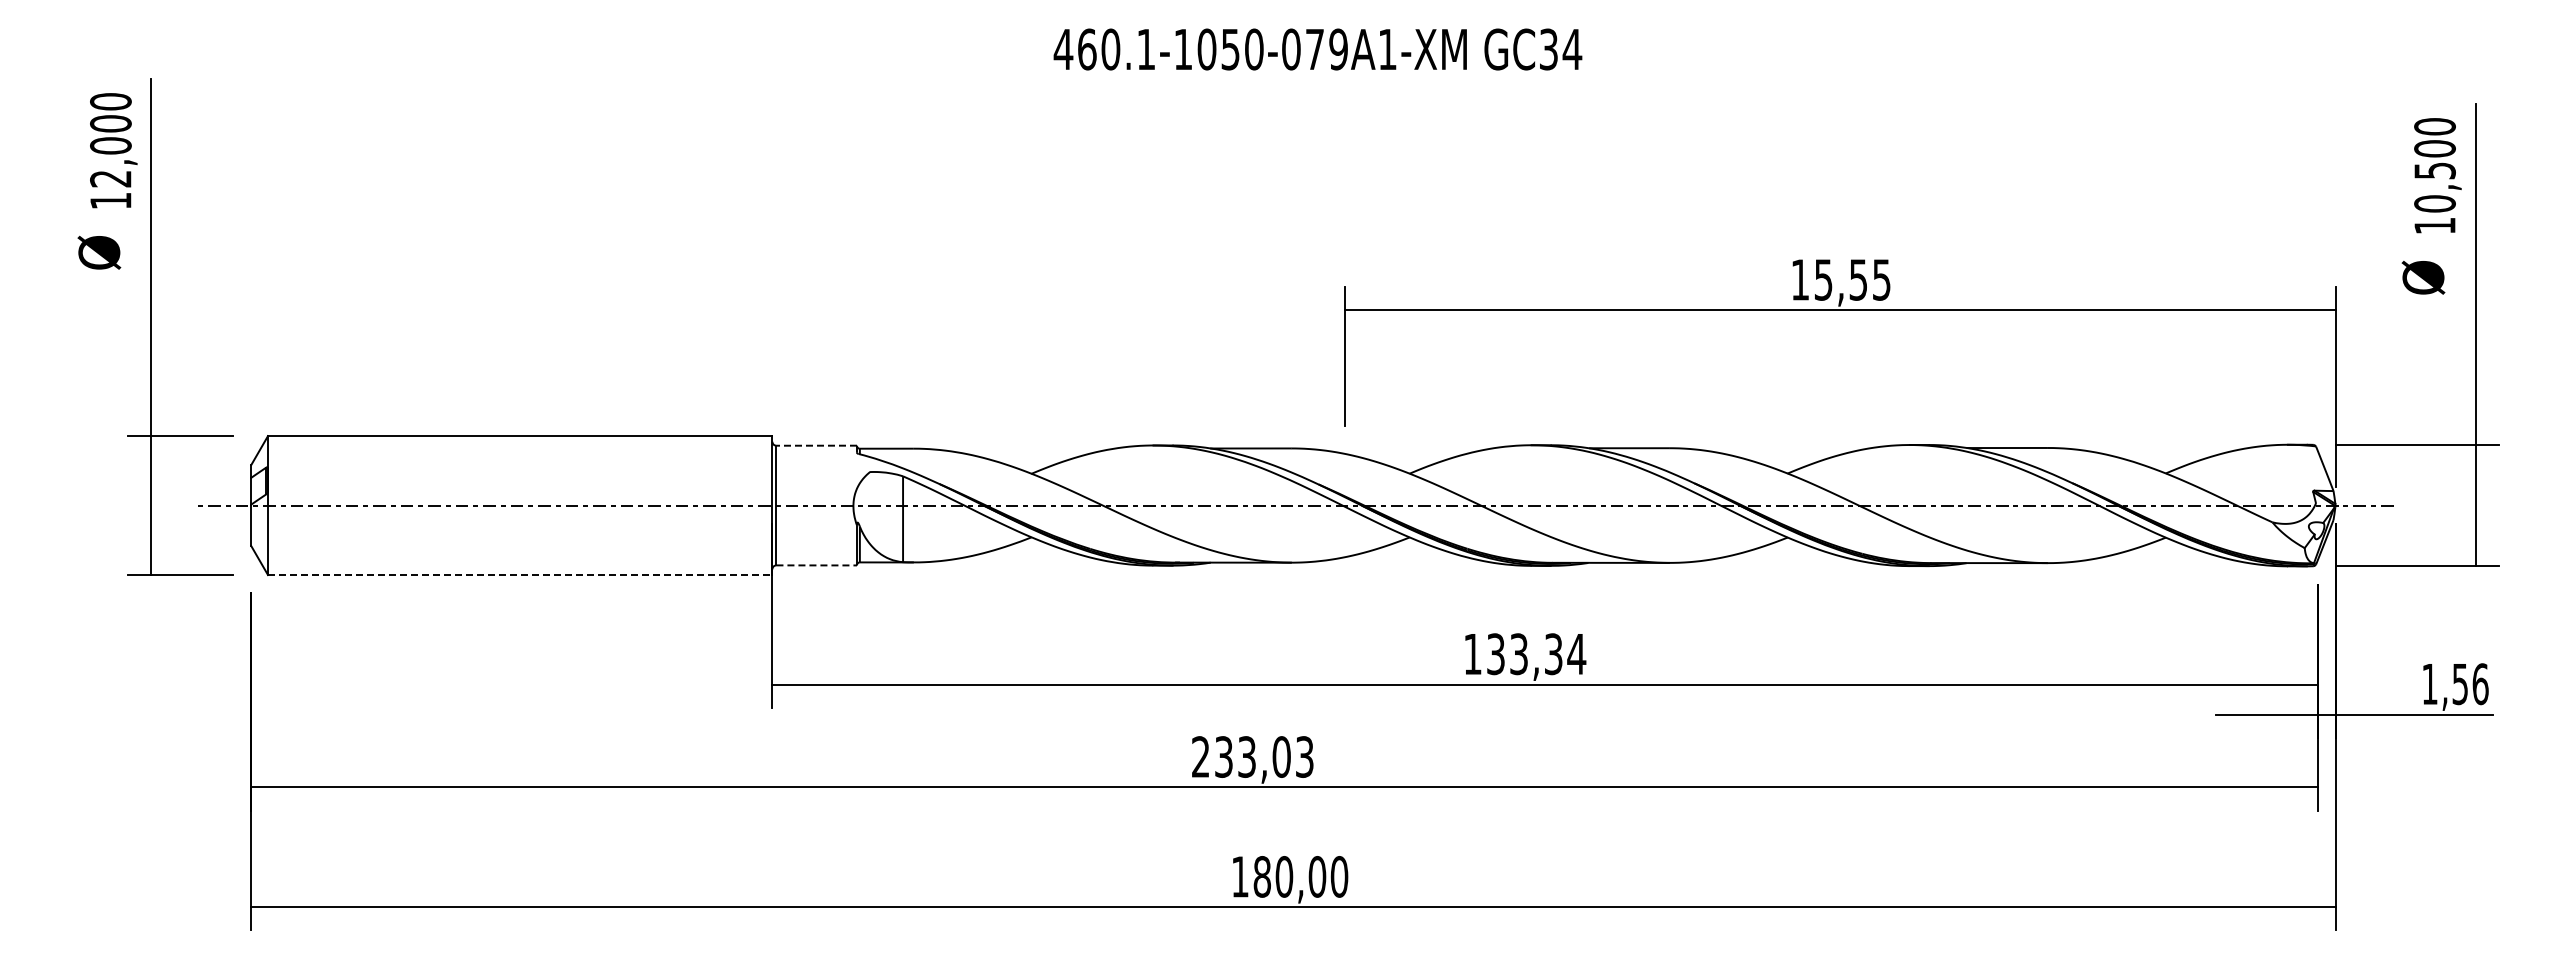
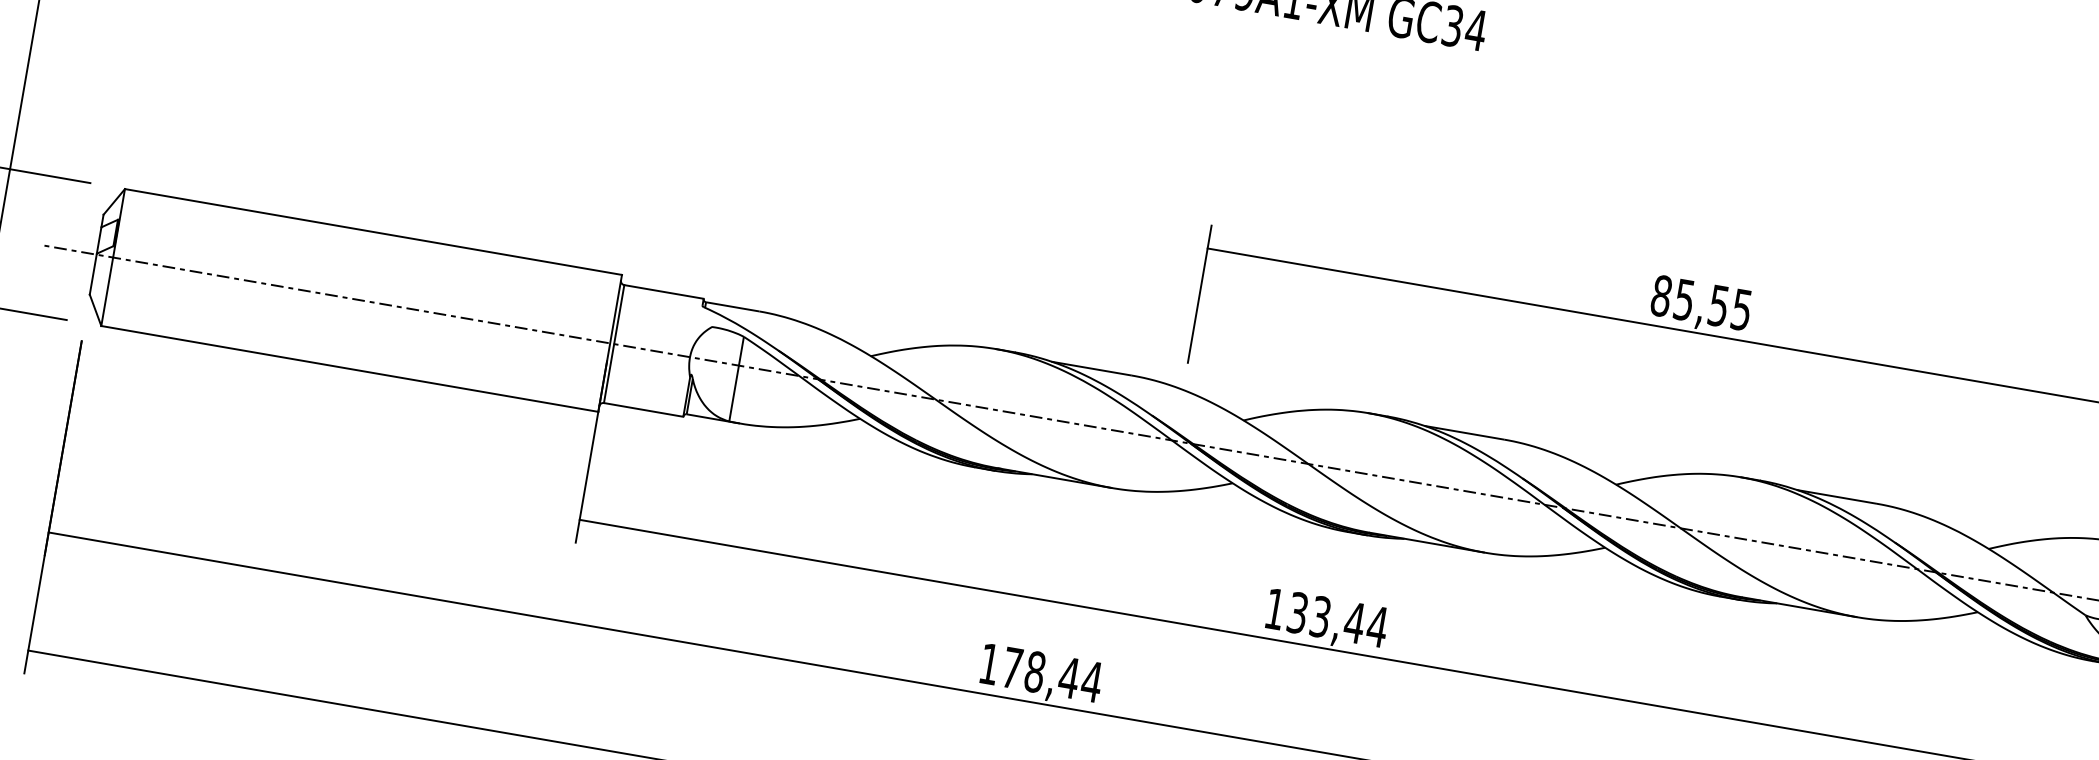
text: (1800, 279) -> (1661, 295), 15,55 -> 85,55
line: (816, 445) -> (663, 291), dashed -> solid
line: (817, 565) -> (644, 410), dashed -> solid
line: (520, 575) -> (350, 369), dashed -> solid
text: (1553, 654) -> (1354, 623), 133,34 -> 133,44
text: (1253, 756) -> (1041, 672), 233,03 -> 178,44

